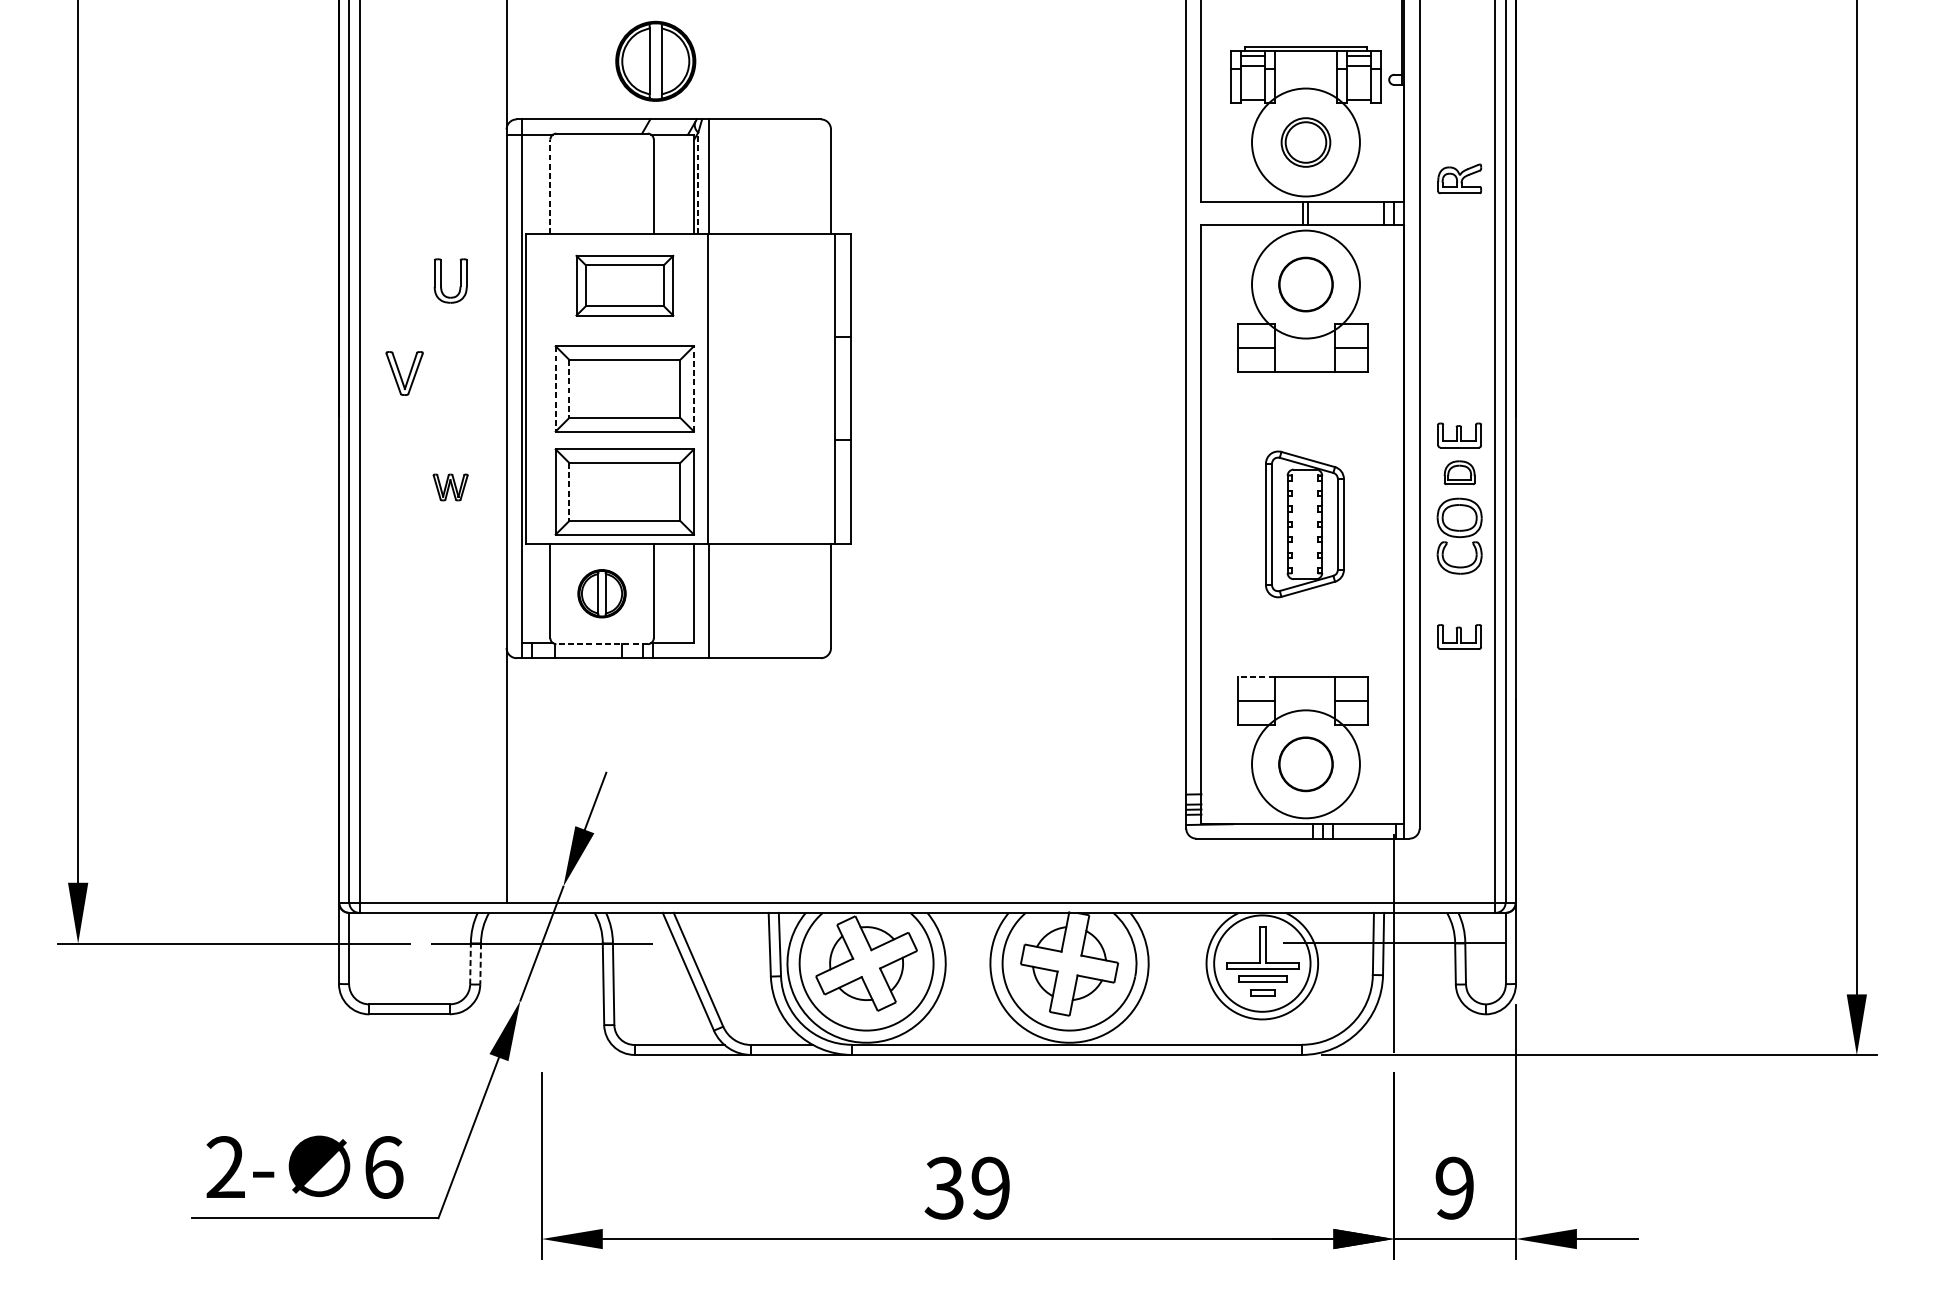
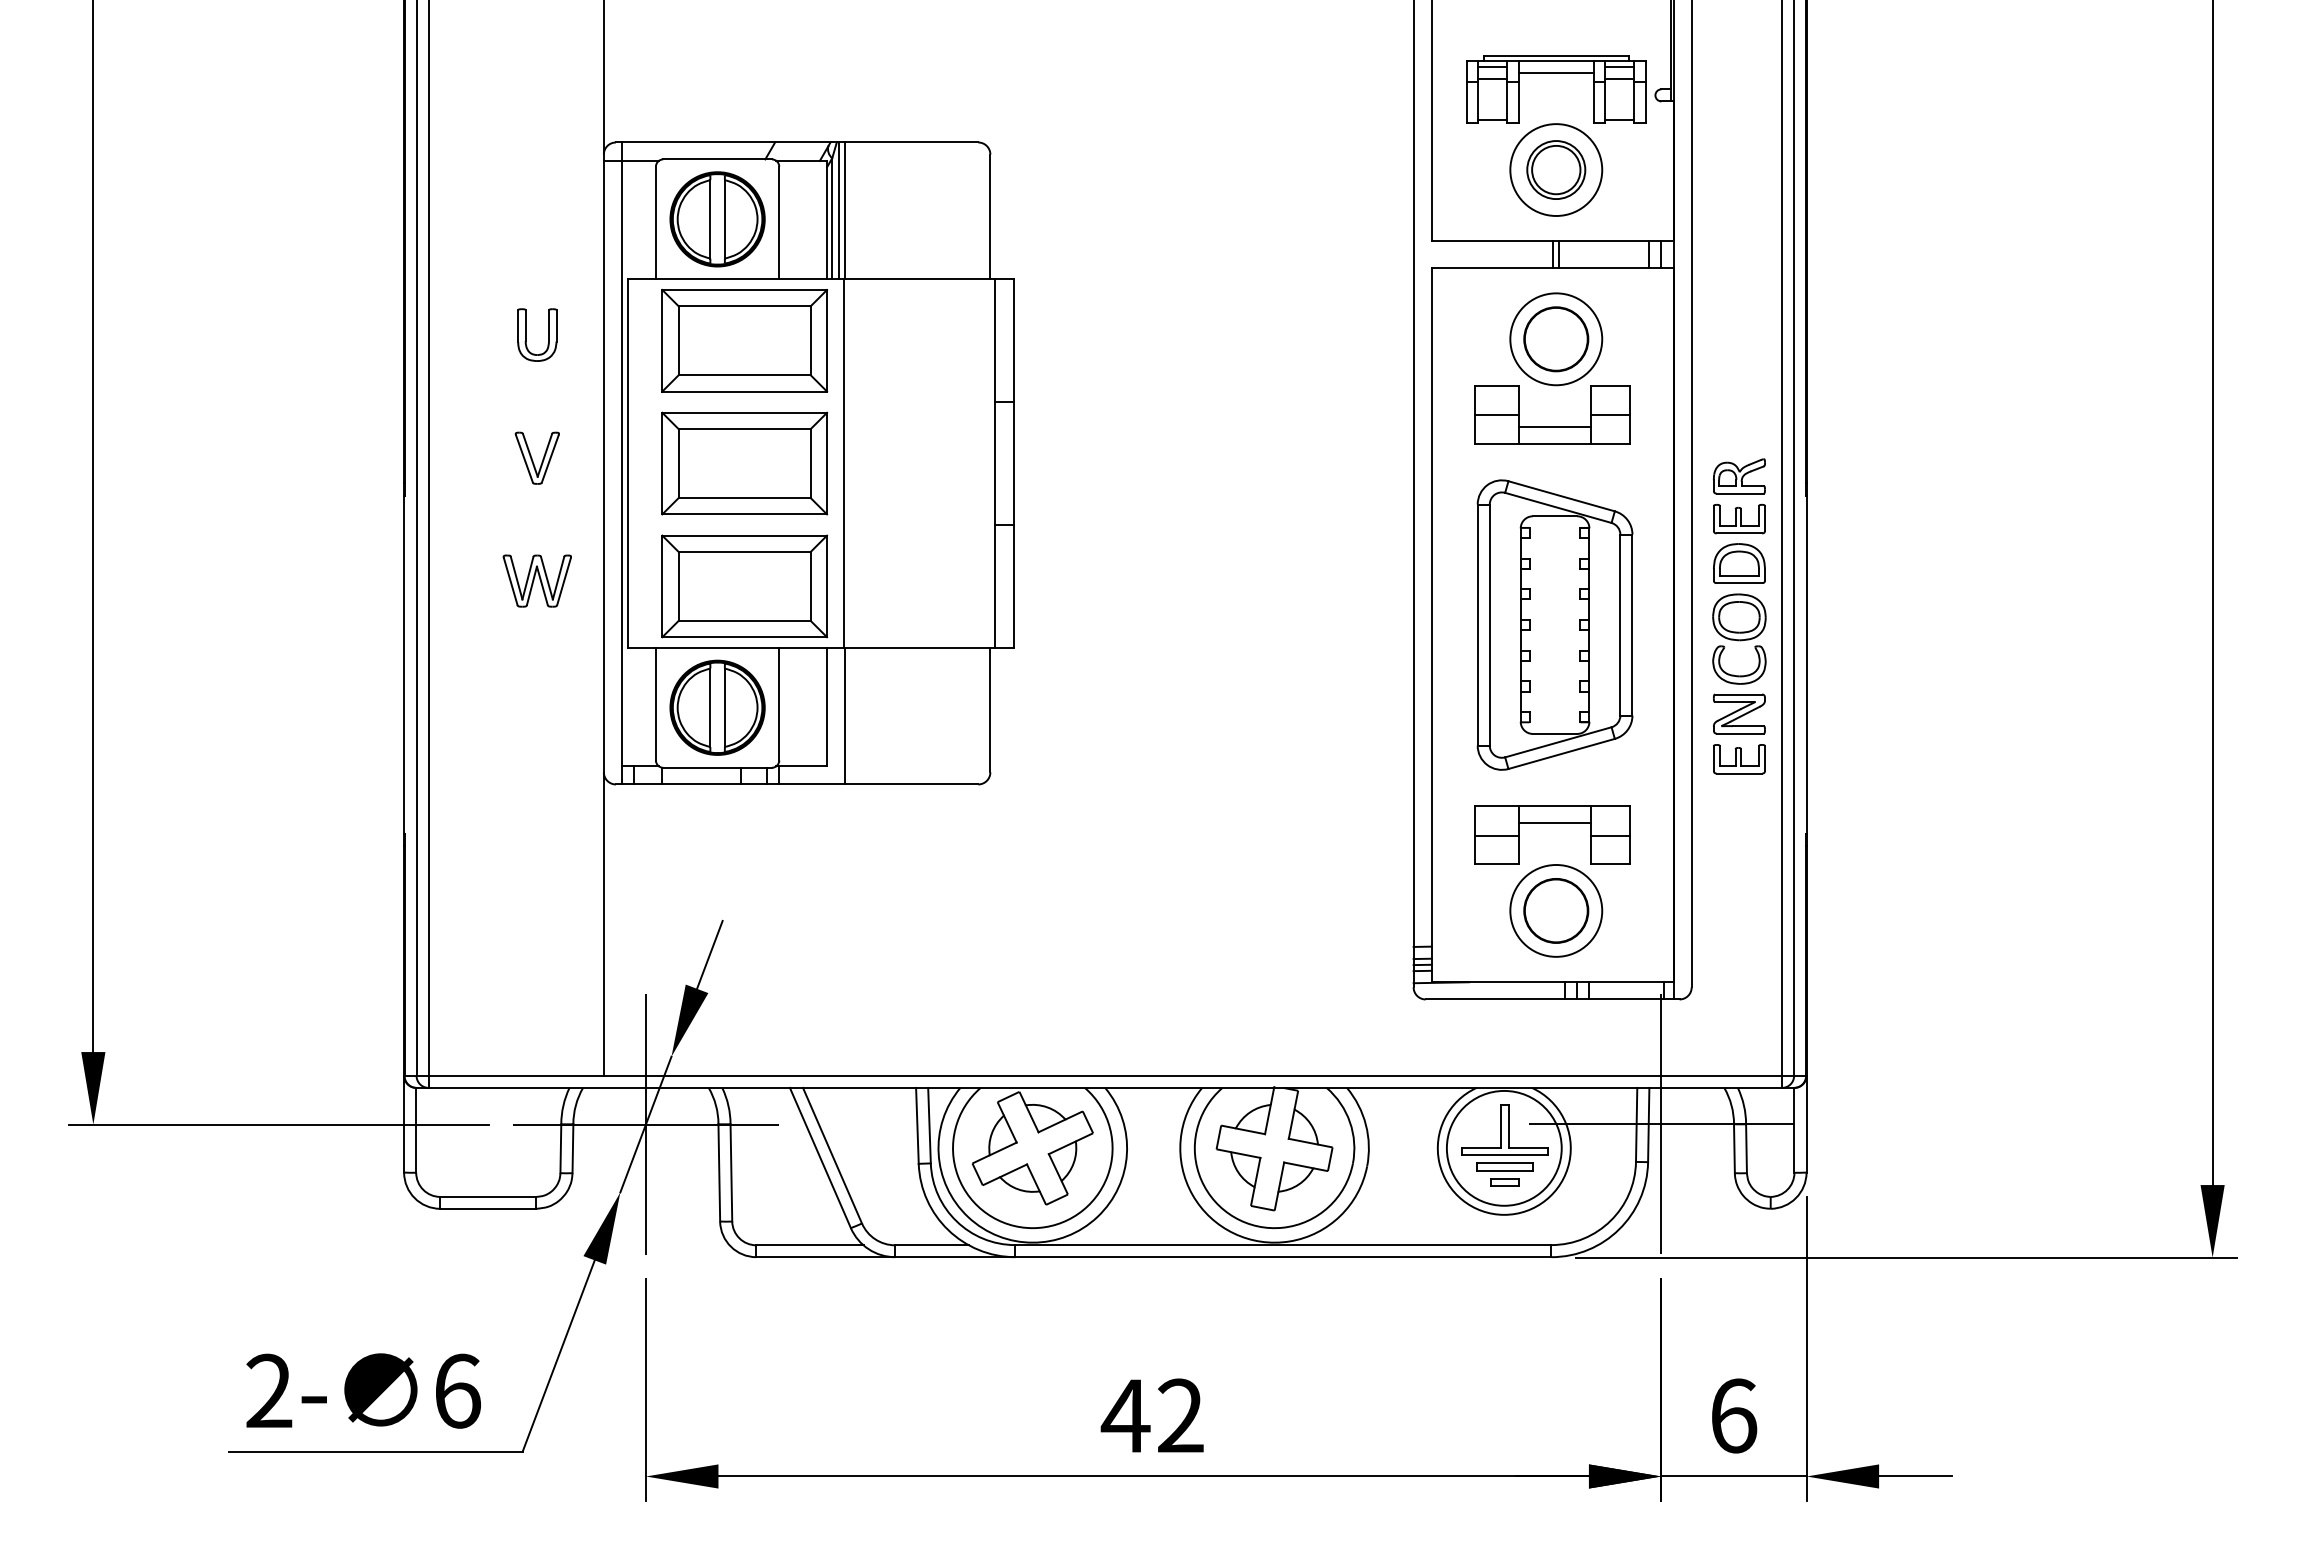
line: (1305, 60) -> (1555, 72), added
part: (655, 61) -> (717, 219), moved
circle: (1306, 142) -> (1556, 170), size x0.71
line: (704, 176) -> (839, 210), added
part: (1459, 178) -> (1739, 476), moved
line: (698, 183) -> (832, 218), dashed -> solid
line: (549, 186) -> (655, 222), dashed -> solid
circle: (1306, 284) -> (1556, 339), size x0.71
part: (624, 285) -> (744, 340), size x1.43
line: (1304, 357) -> (1554, 426), added
part: (403, 372) -> (536, 457), moved
line: (555, 388) -> (662, 463), dashed -> solid
line: (569, 388) -> (678, 463), dashed -> solid
line: (694, 388) -> (827, 463), dashed -> solid
part: (1459, 472) -> (1739, 563), size x1.43
part: (450, 487) -> (536, 580), size x1.67
line: (569, 492) -> (678, 586), dashed -> solid
part: (1304, 523) -> (1554, 624), size x1.67
part: (601, 593) -> (717, 707), size x1.67
part: (1459, 598) -> (1739, 713), added
line: (601, 643) -> (717, 767), dashed -> solid
line: (1256, 676) -> (1497, 806), dashed -> solid
line: (1304, 690) -> (1554, 823), added
circle: (1306, 763) -> (1556, 910), size x0.71
line: (541, 943) -> (645, 1124), added
line: (470, 963) -> (560, 1148), dashed -> solid
line: (480, 964) -> (572, 1149), dashed -> solid
text: (966, 1187) -> (1151, 1415), 39 -> 42
text: (1455, 1187) -> (1734, 1415), 9 -> 6

